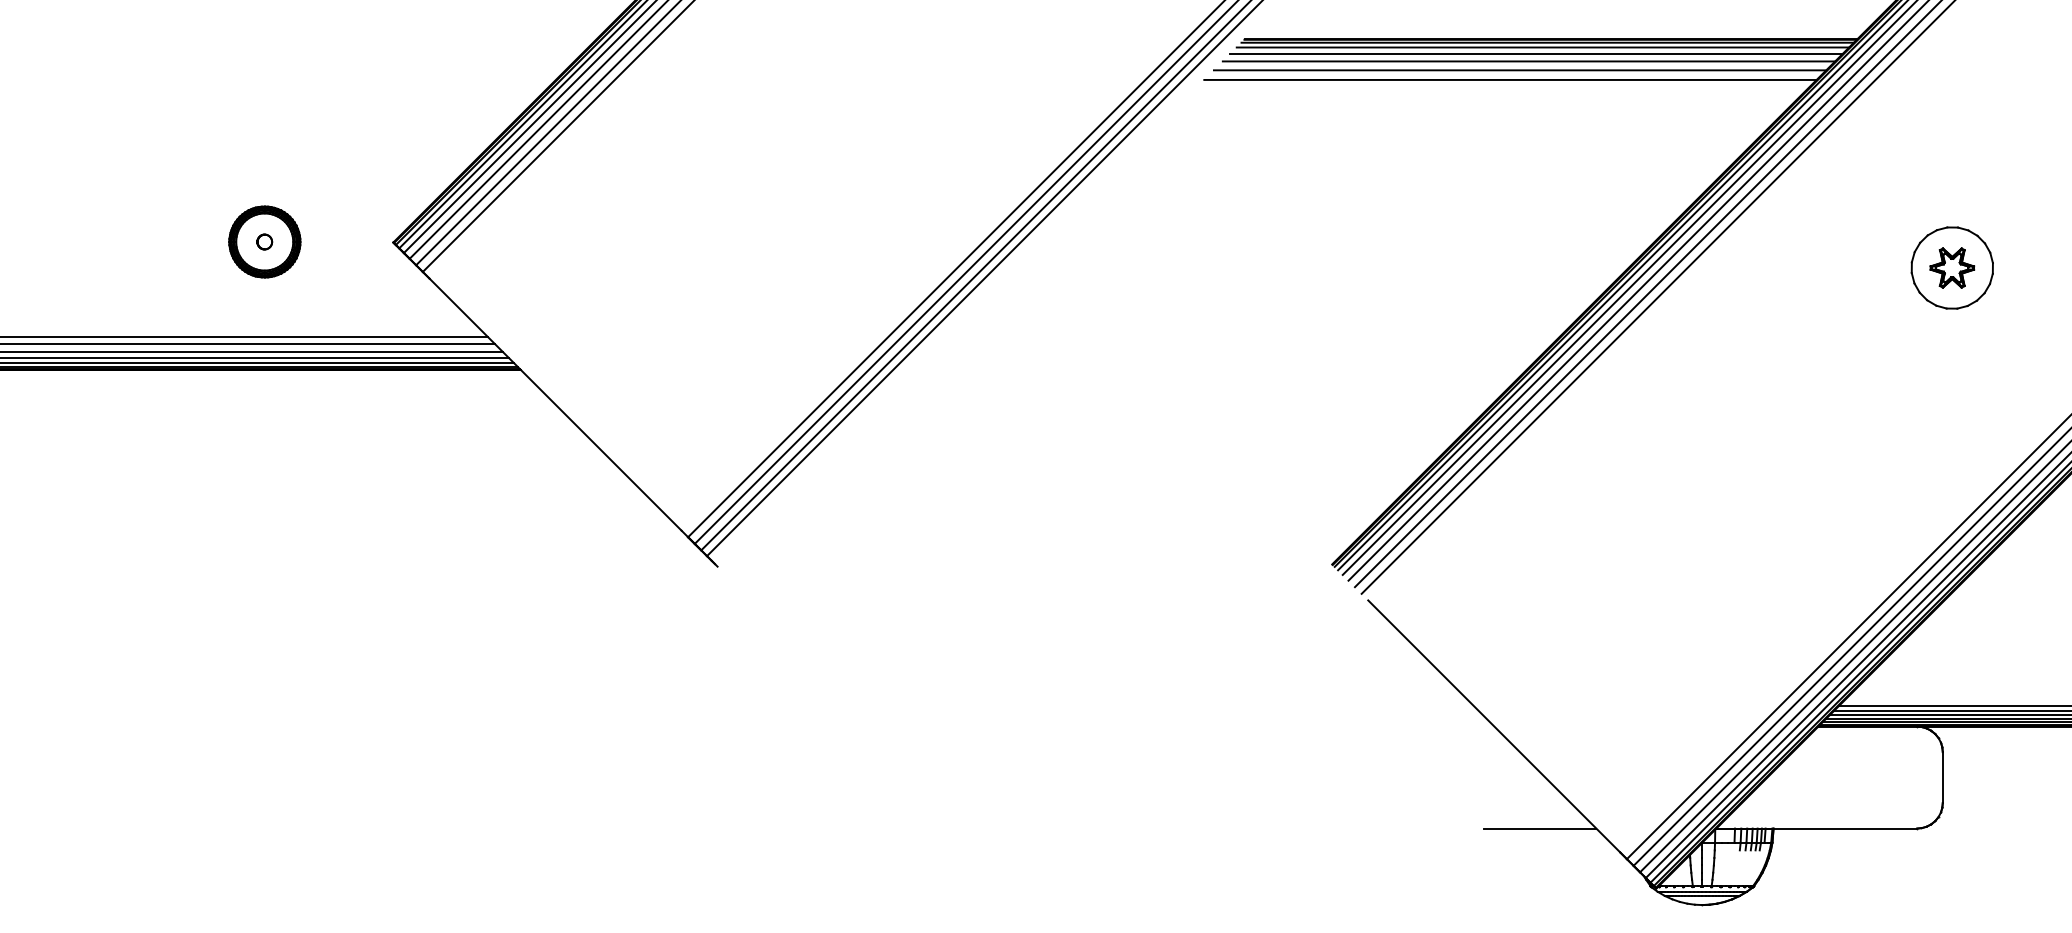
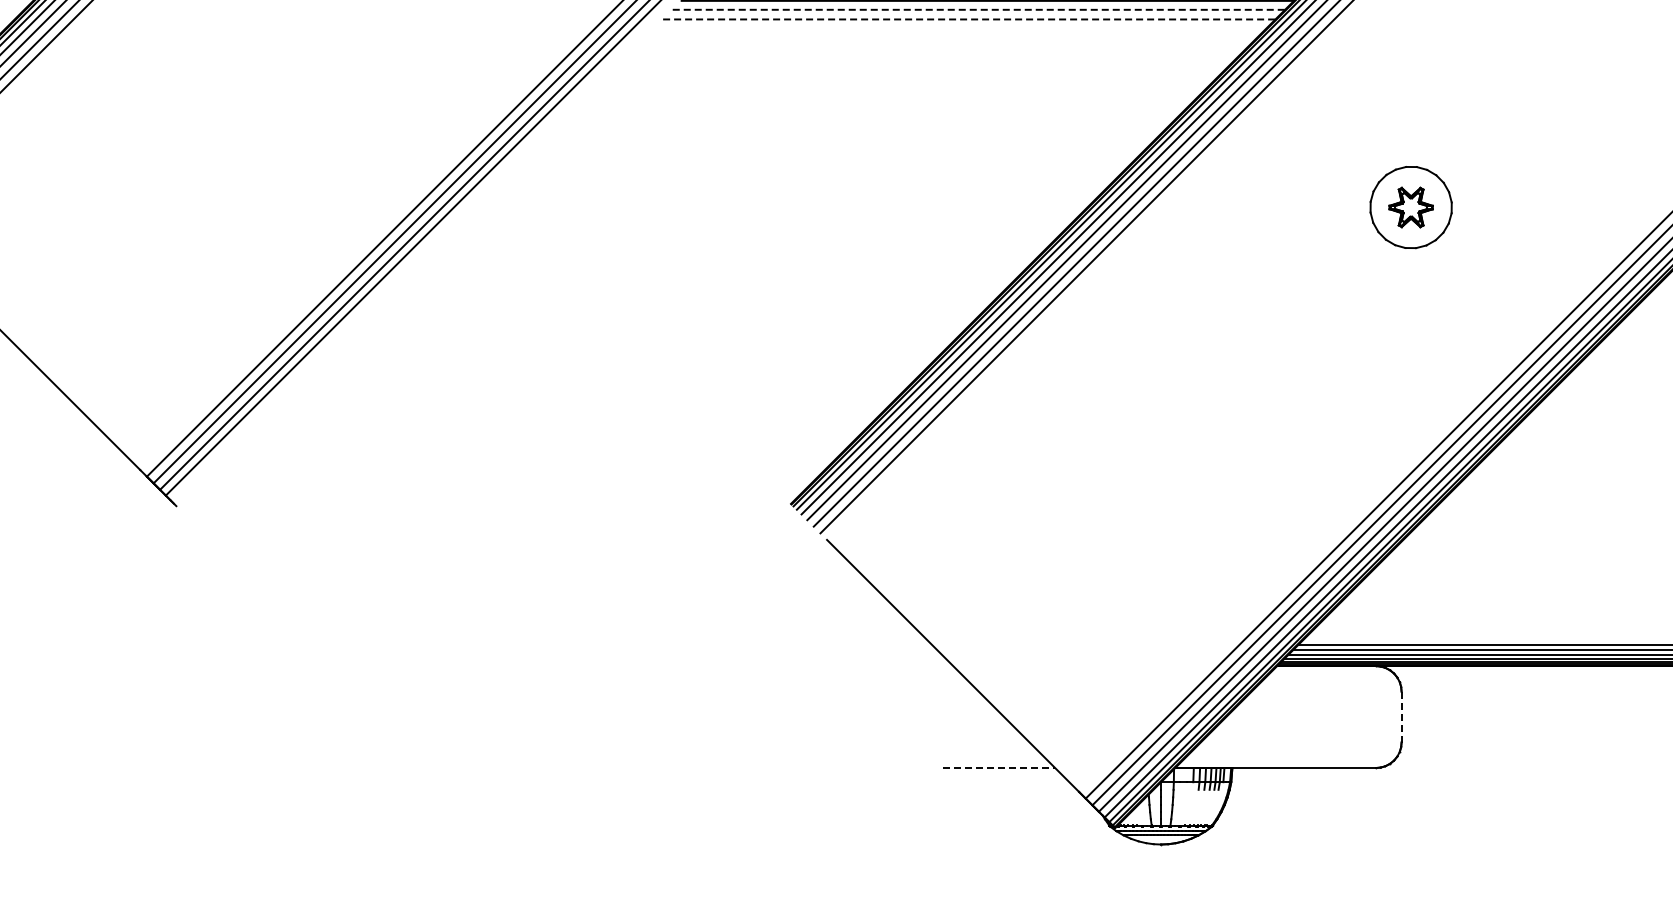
line: (1520, 70) -> (979, 9), solid -> dashed
line: (1510, 79) -> (969, 18), solid -> dashed
line: (1942, 777) -> (1401, 716), solid -> dashed
line: (1540, 828) -> (999, 767), solid -> dashed

